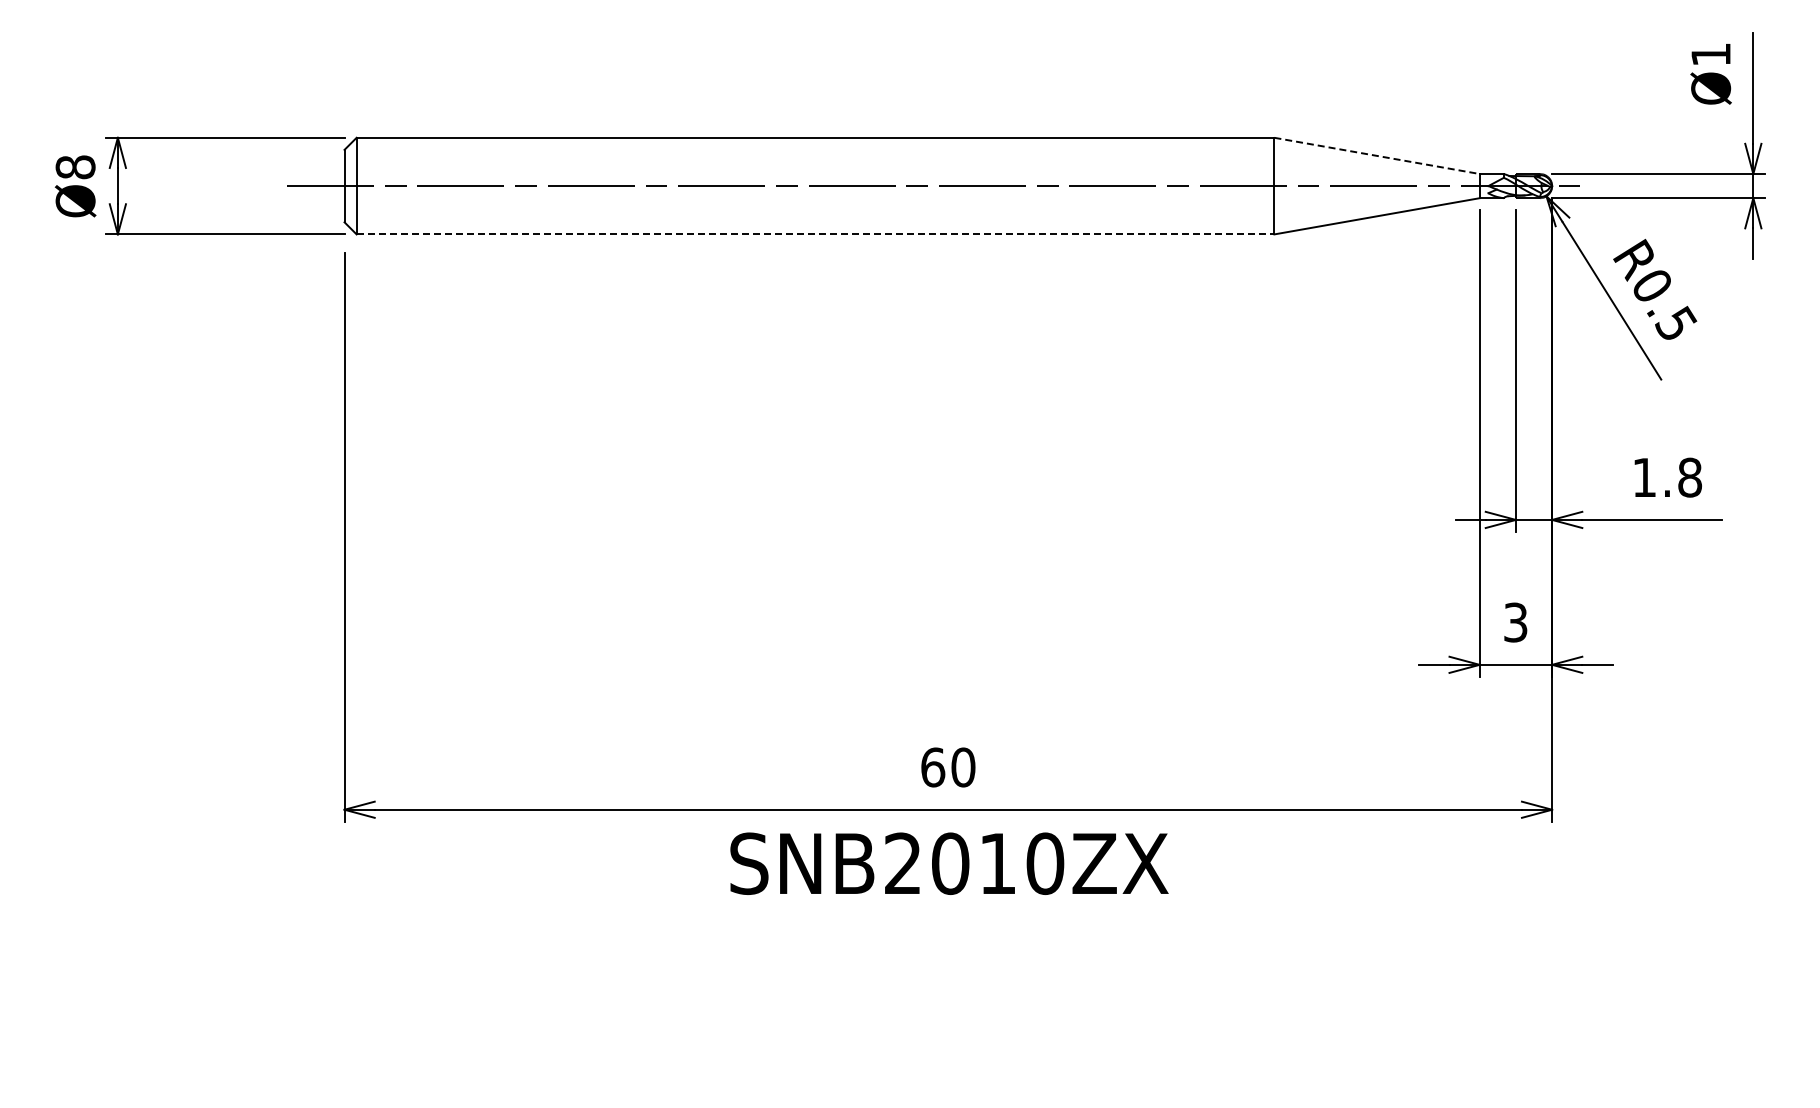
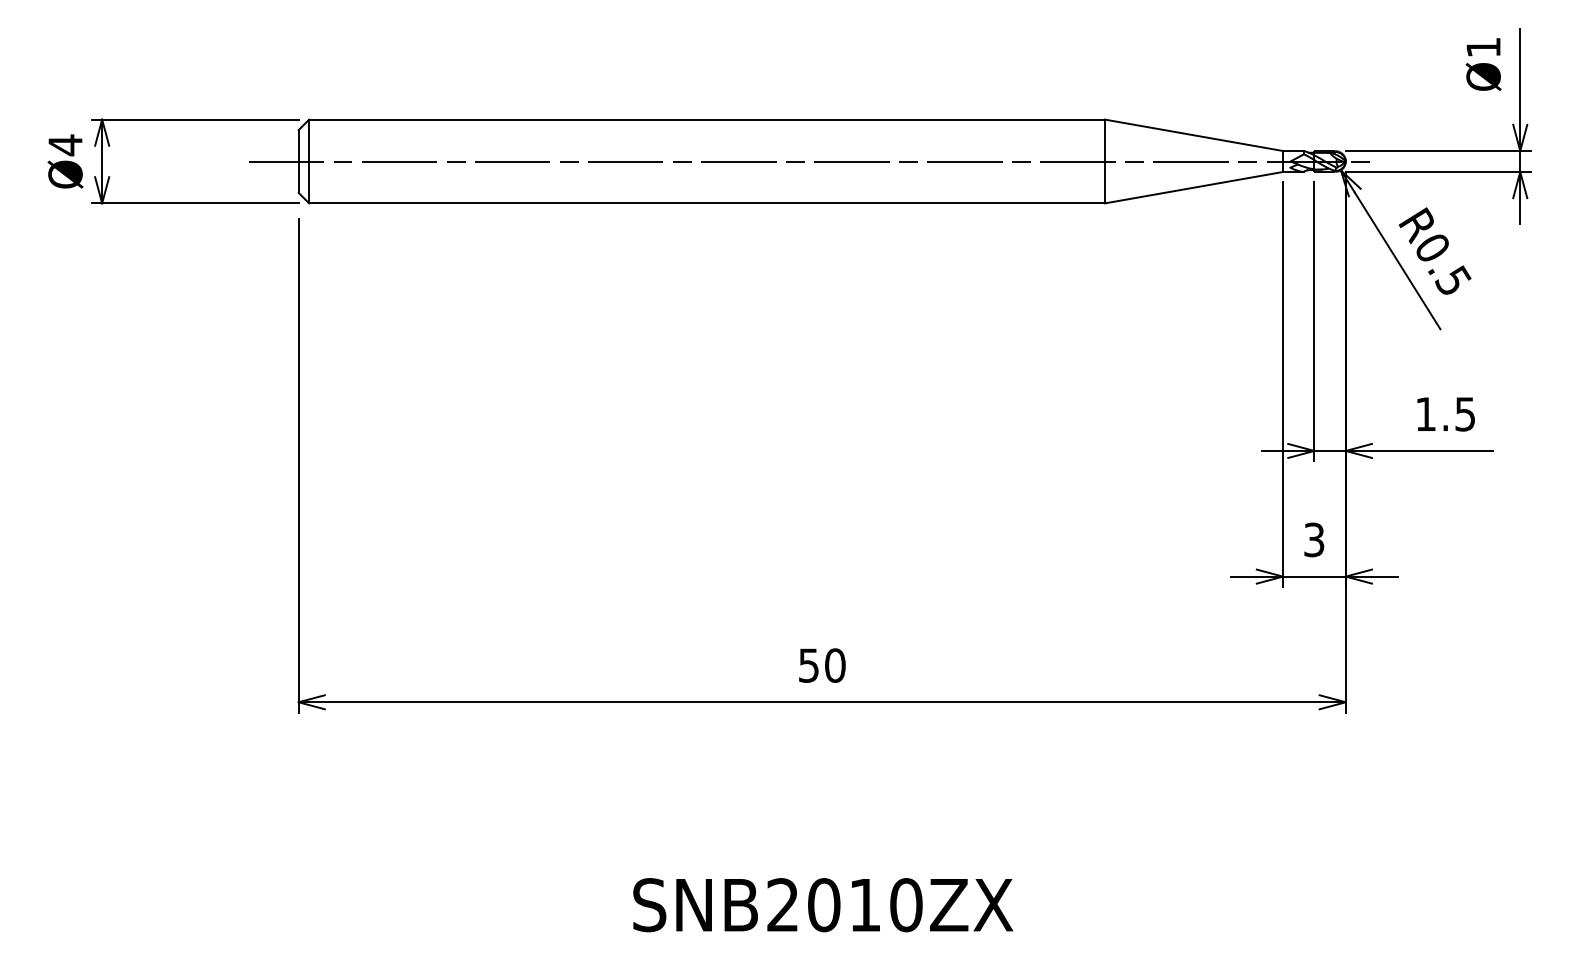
line: (1377, 155) -> (1194, 134), dashed -> solid
text: (75, 167) -> (65, 145), Ø8 -> Ø4
line: (815, 234) -> (707, 203), dashed -> solid
text: (1690, 477) -> (1465, 414), 1.8 -> 1.5
text: (933, 767) -> (809, 665), 60 -> 50
text: (949, 863) -> (823, 904), moved

